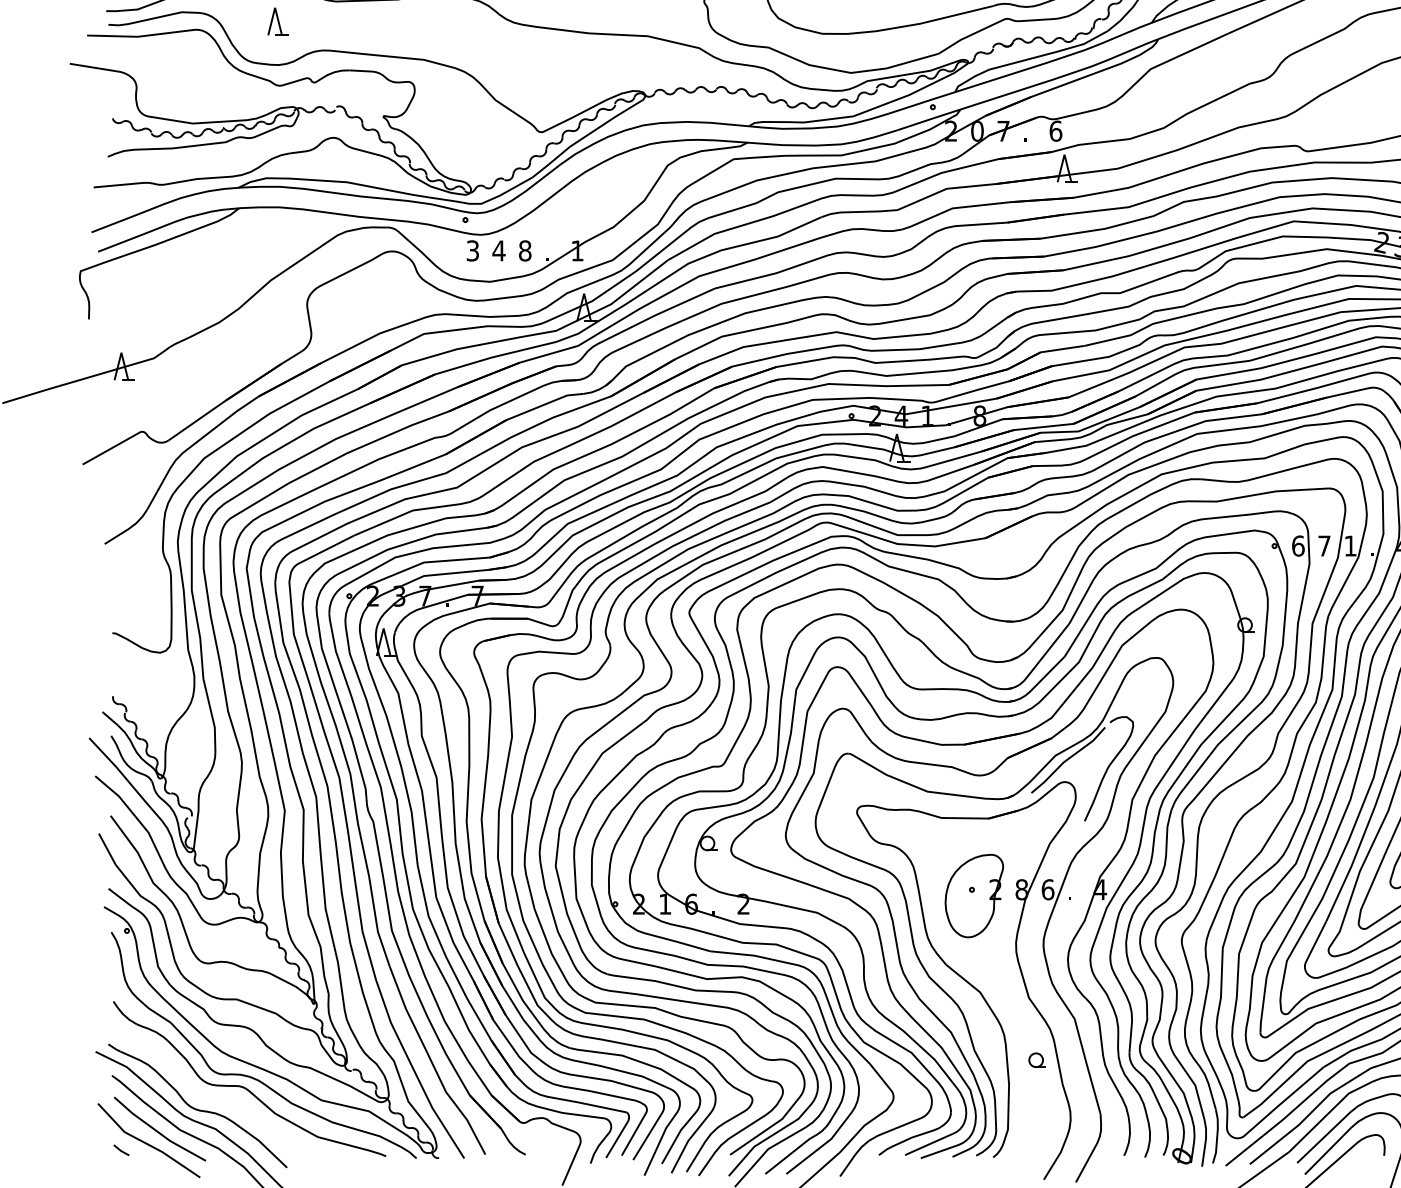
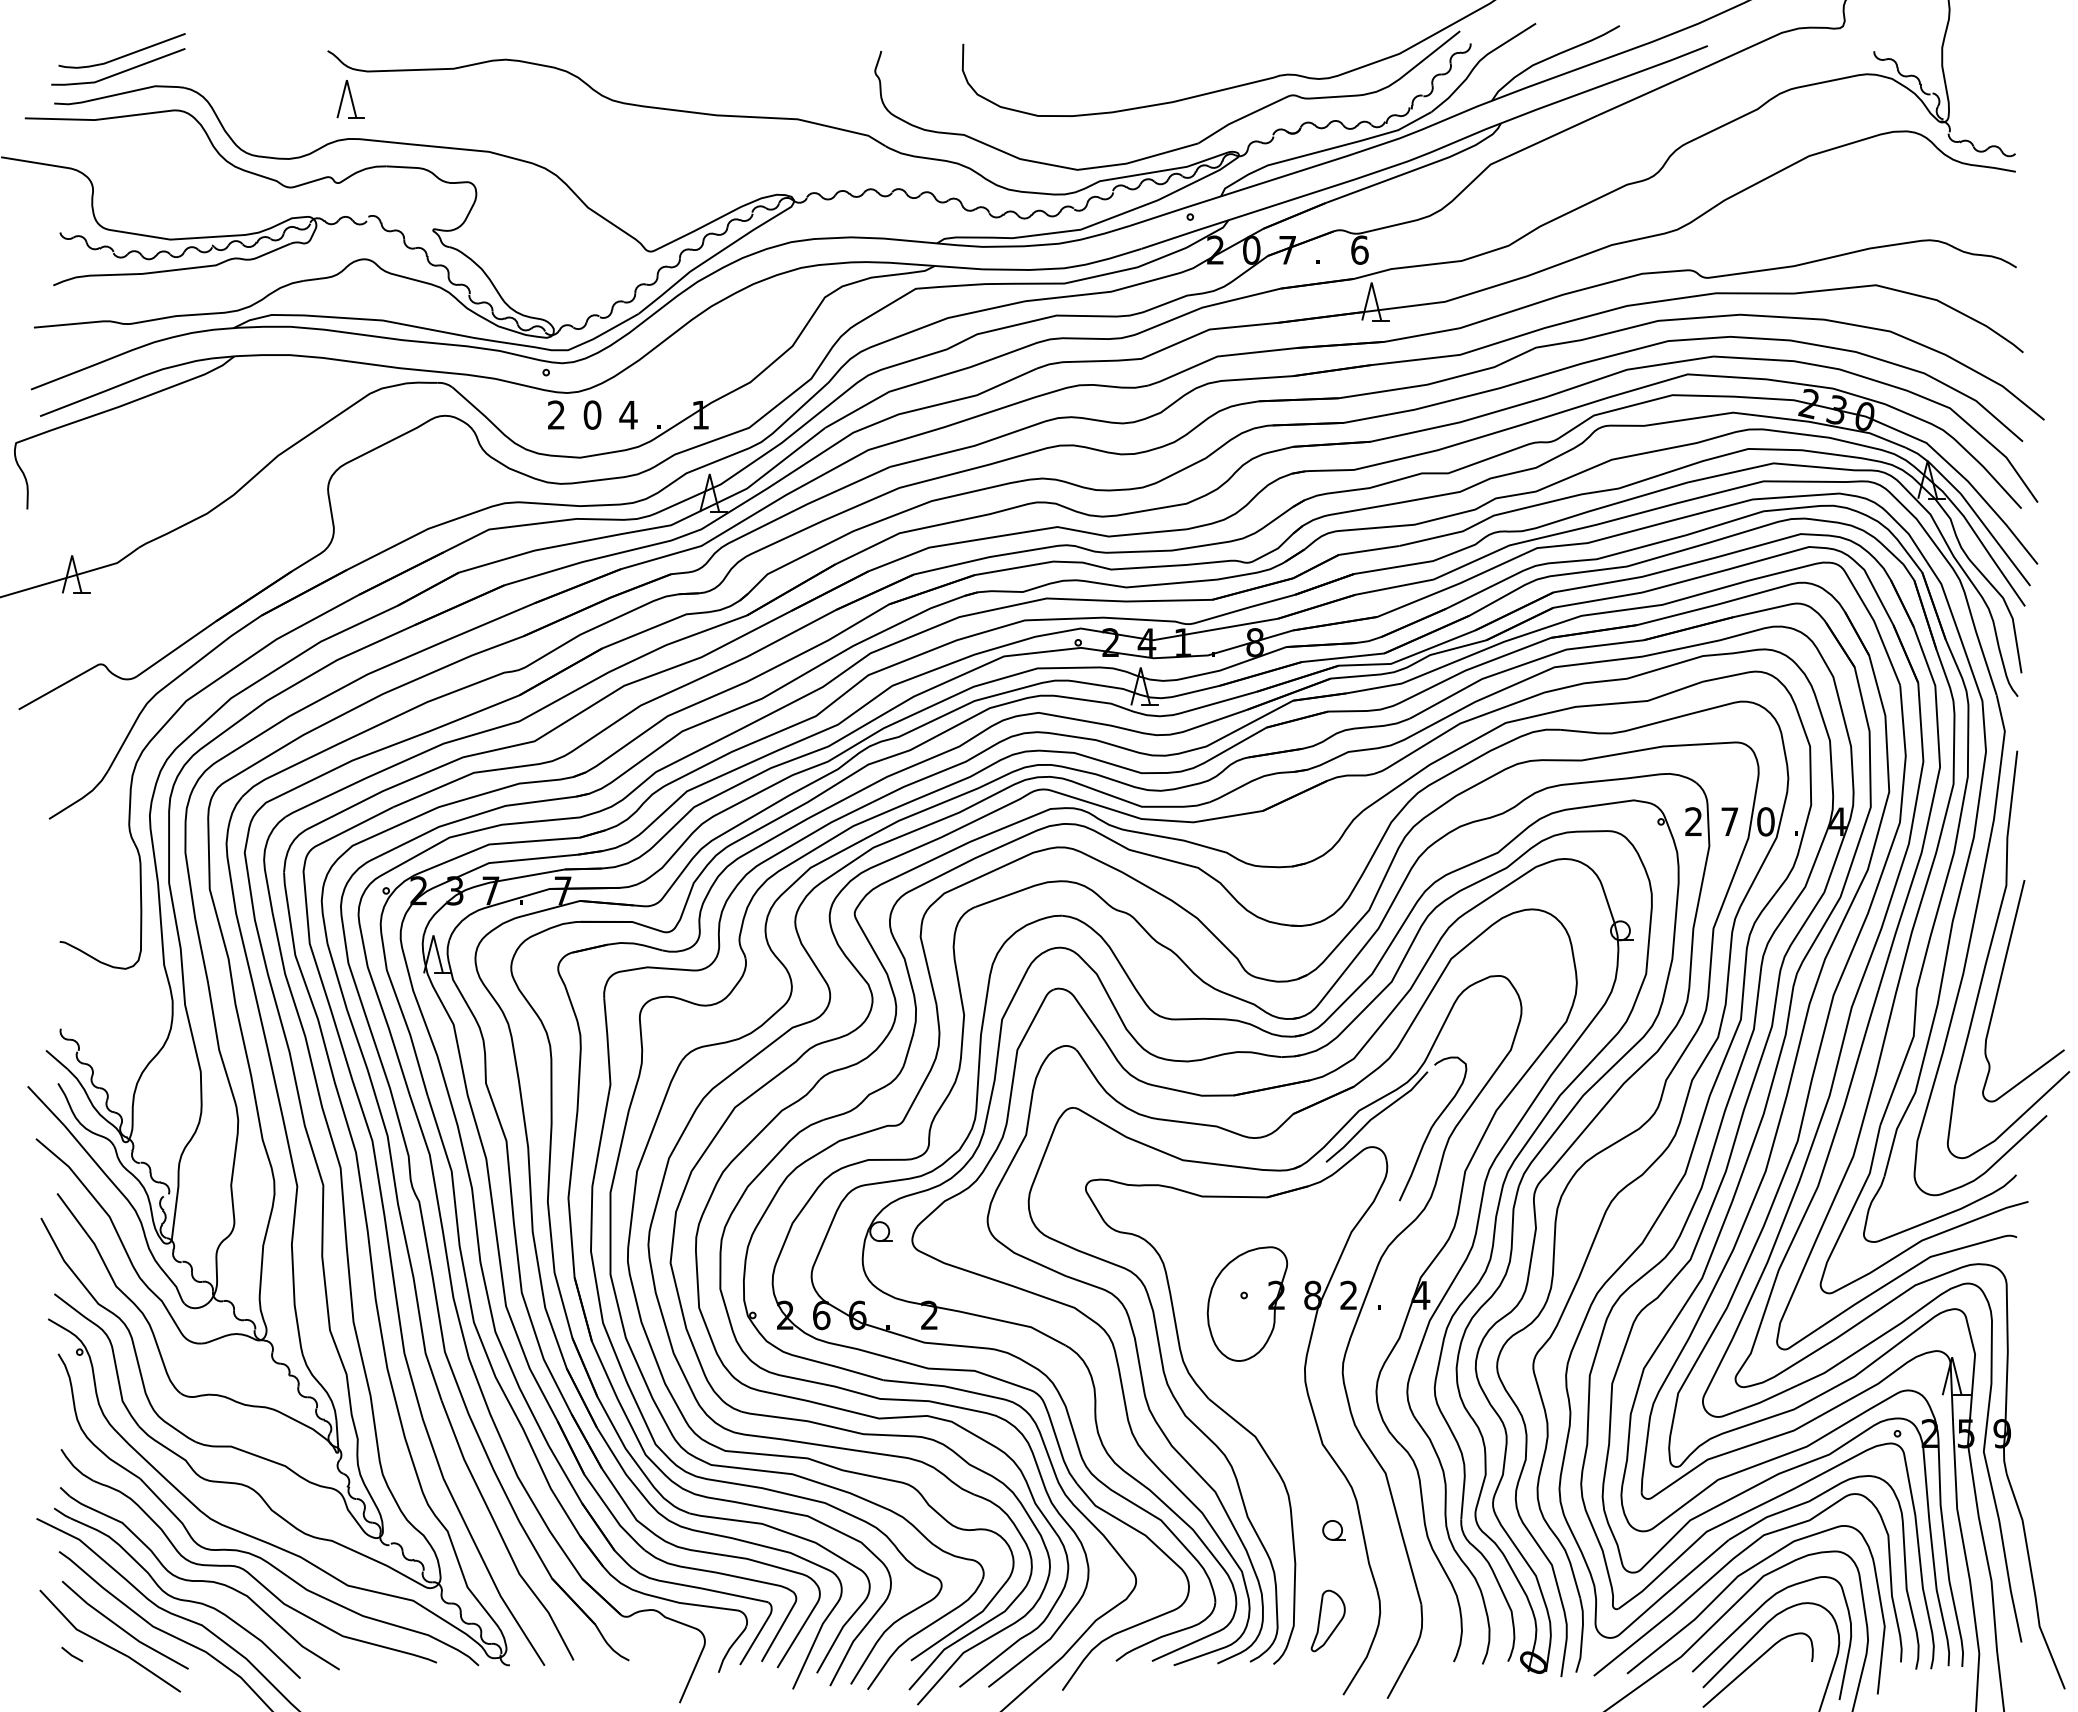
part: (277, 21) -> (350, 99), moved
text: (472, 250) -> (556, 414), 3 -> 2
text: (499, 250) -> (592, 414), 4 -> 0
text: (525, 250) -> (628, 414), 8 -> 4
text: (1298, 545) -> (1693, 821), 6 -> 2
text: (1350, 545) -> (1765, 821), 1 -> 0
text: (1047, 889) -> (1348, 1295), 6 -> 2
text: (665, 904) -> (821, 1315), 1 -> 6
part: (213, 1095) -> (199, 1578), added
part: (1032, 1125) -> (1327, 1620), added

